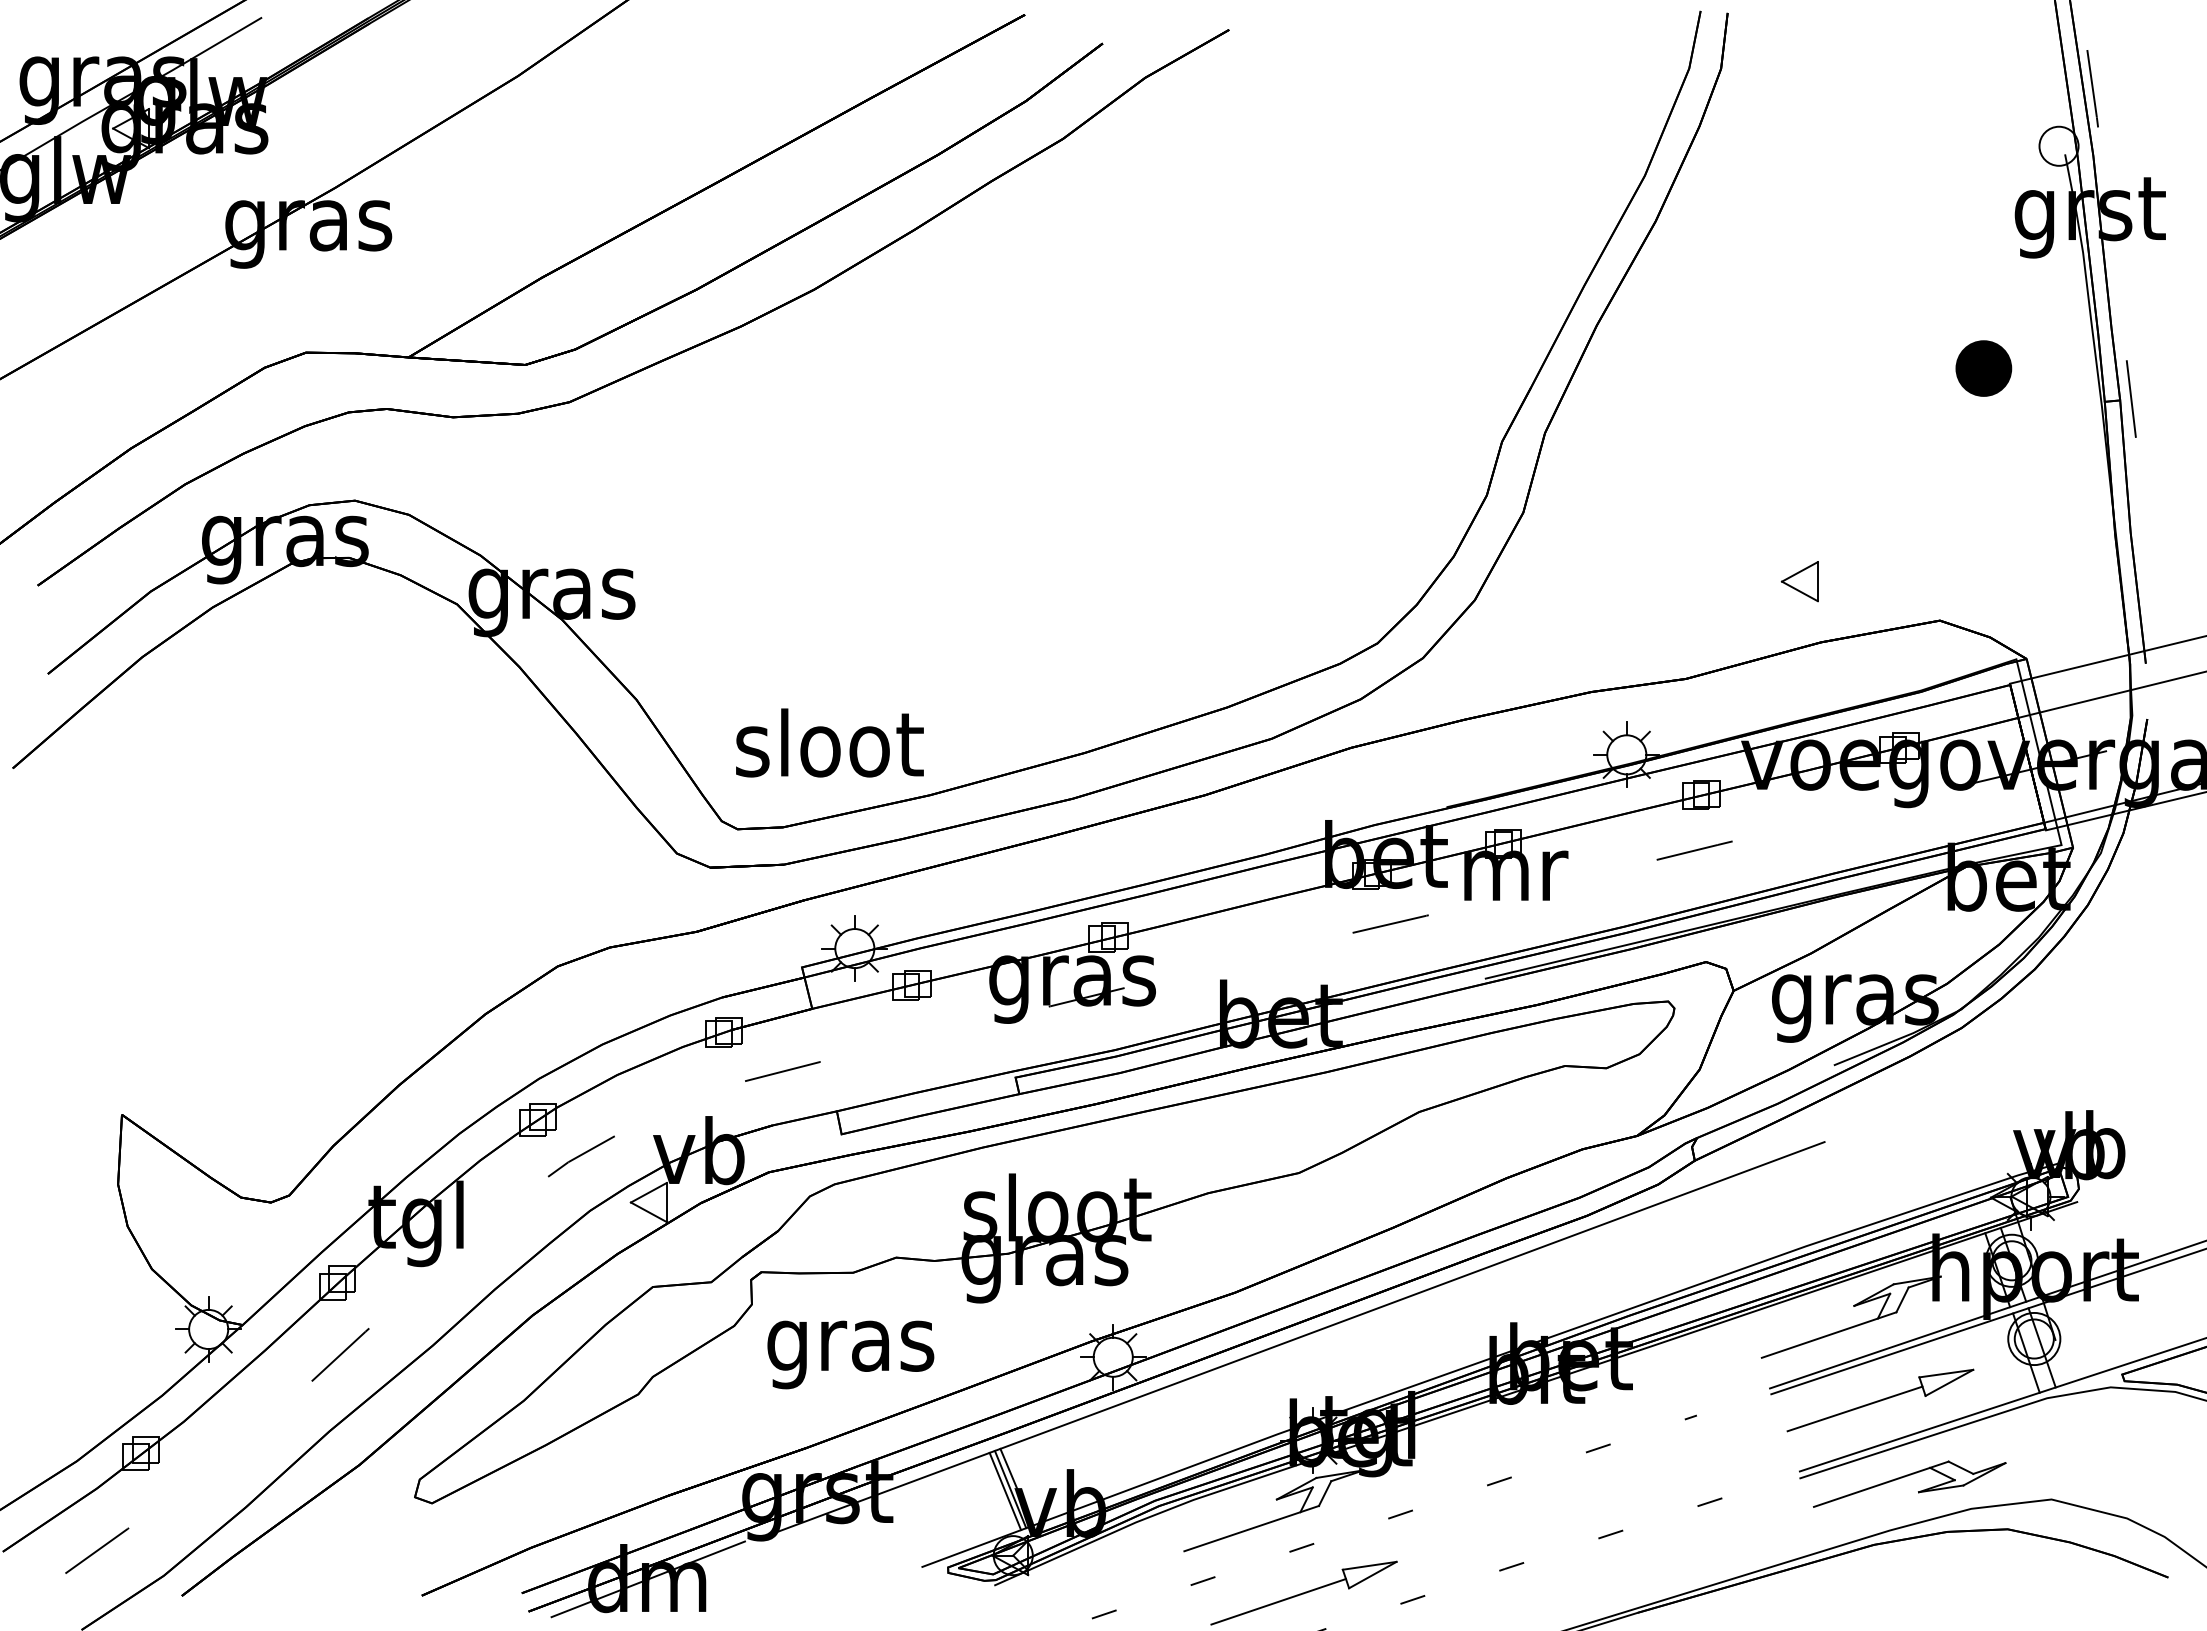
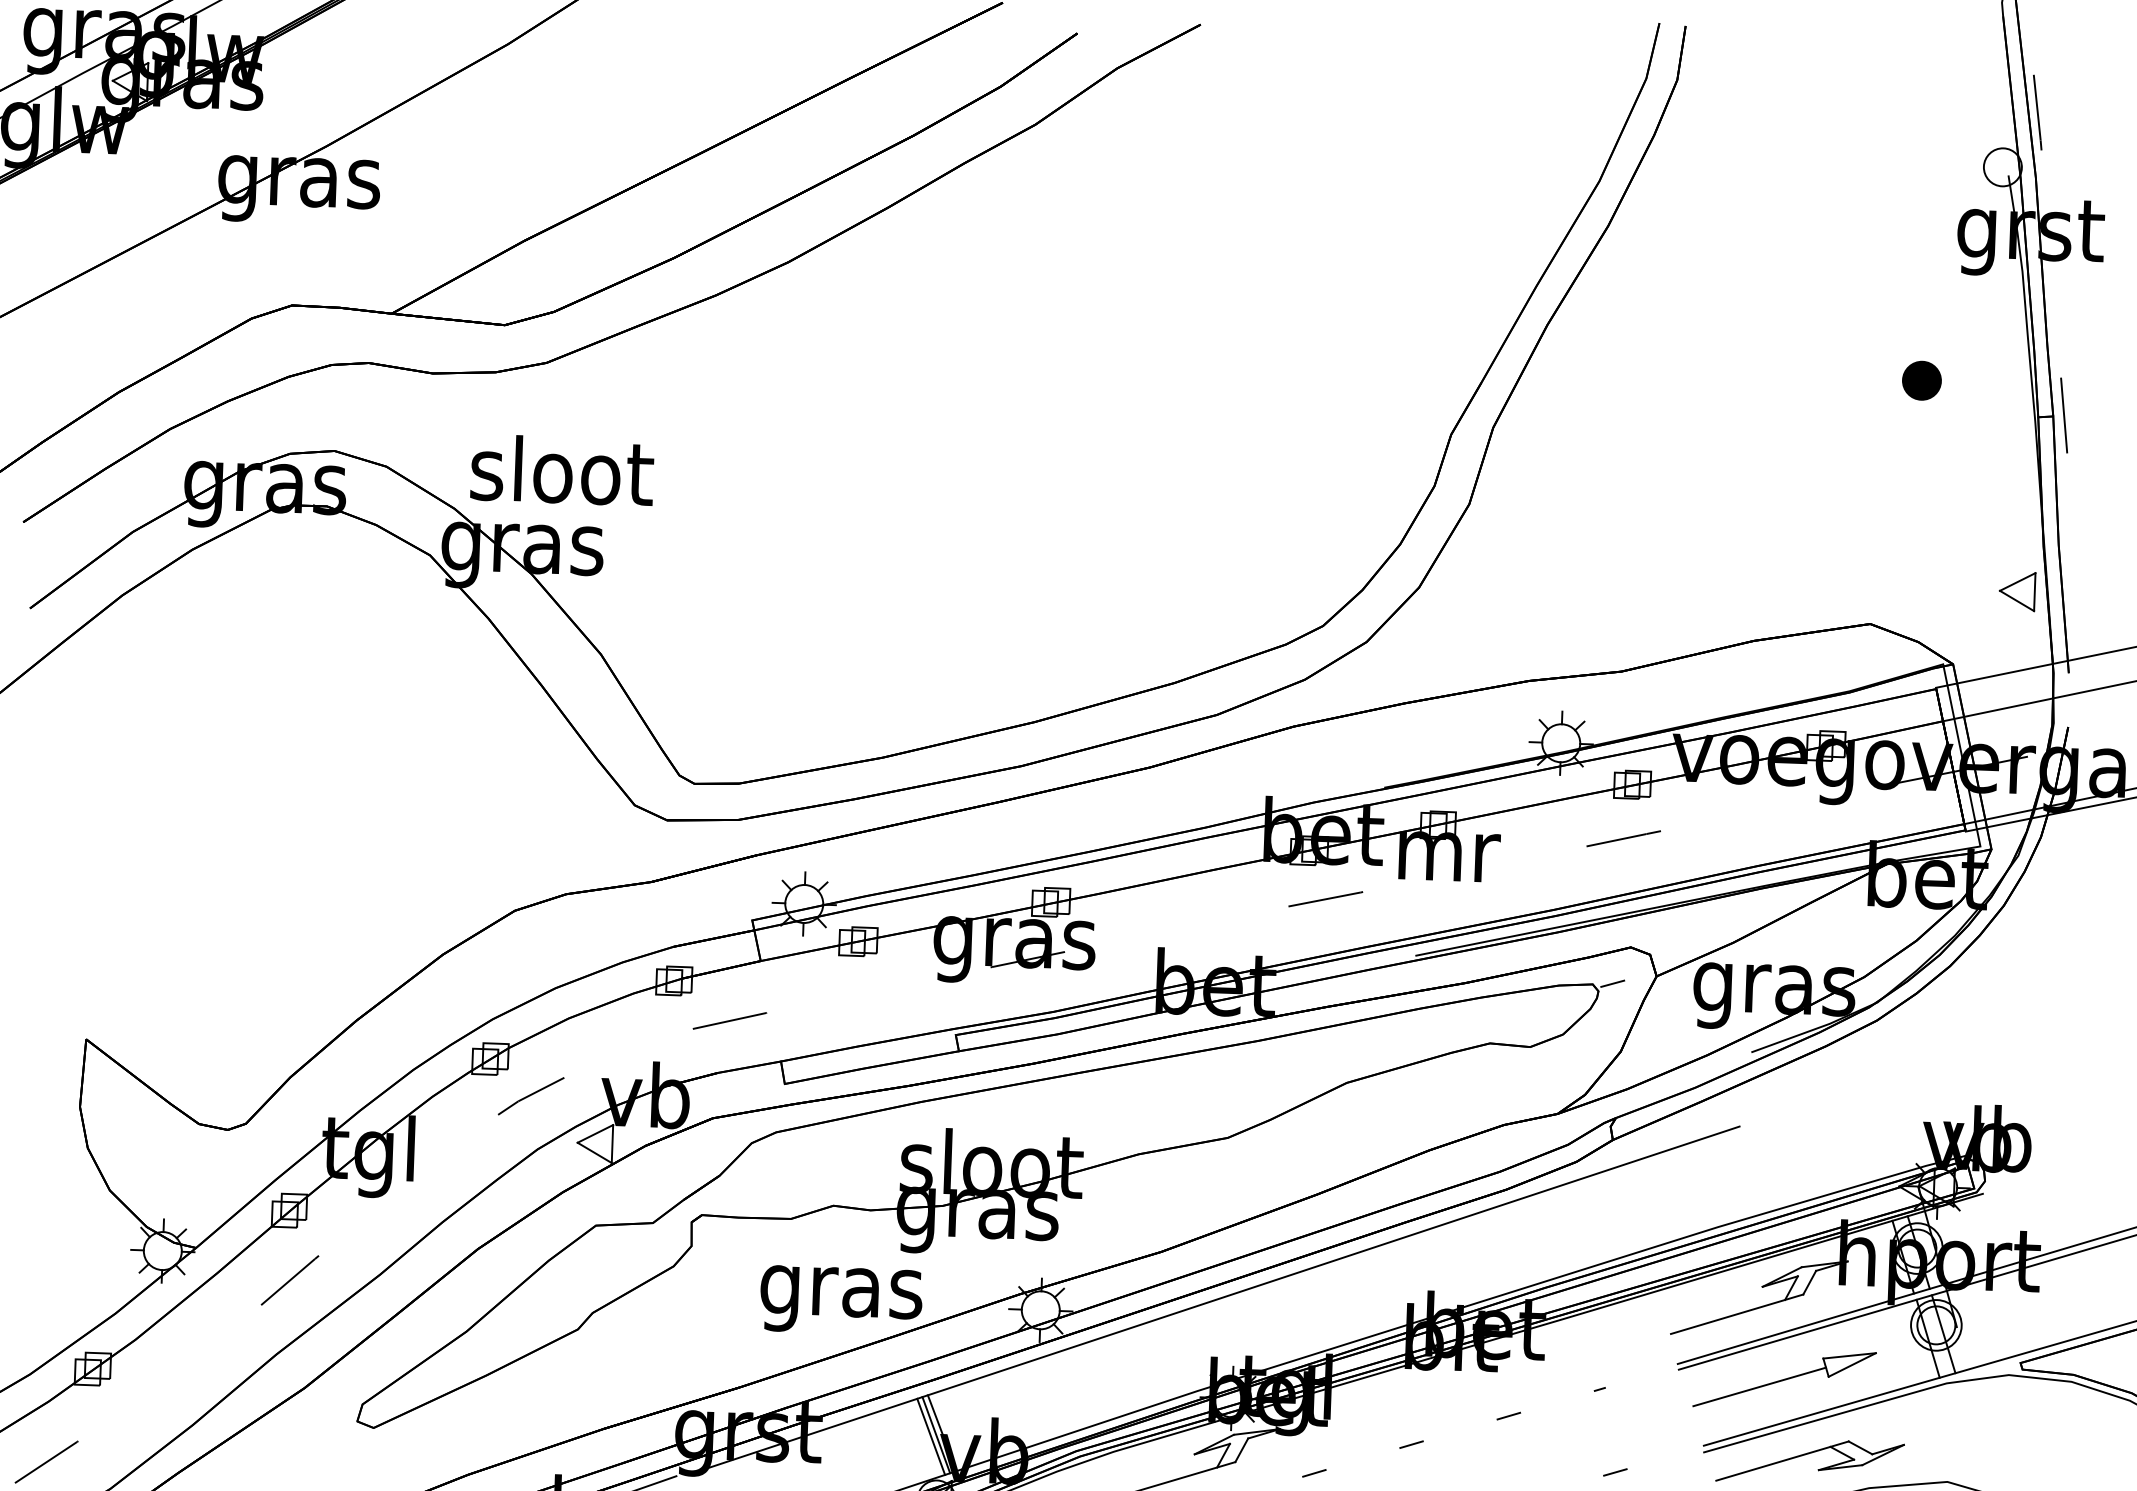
part: (1983, 368) -> (1921, 380), size x0.71
part: (1799, 581) -> (2016, 591), moved
text: (829, 742) -> (562, 469), moved
line: (1688, 999) -> (1612, 983), added
text: (850, 1354) -> (840, 1300), moved

